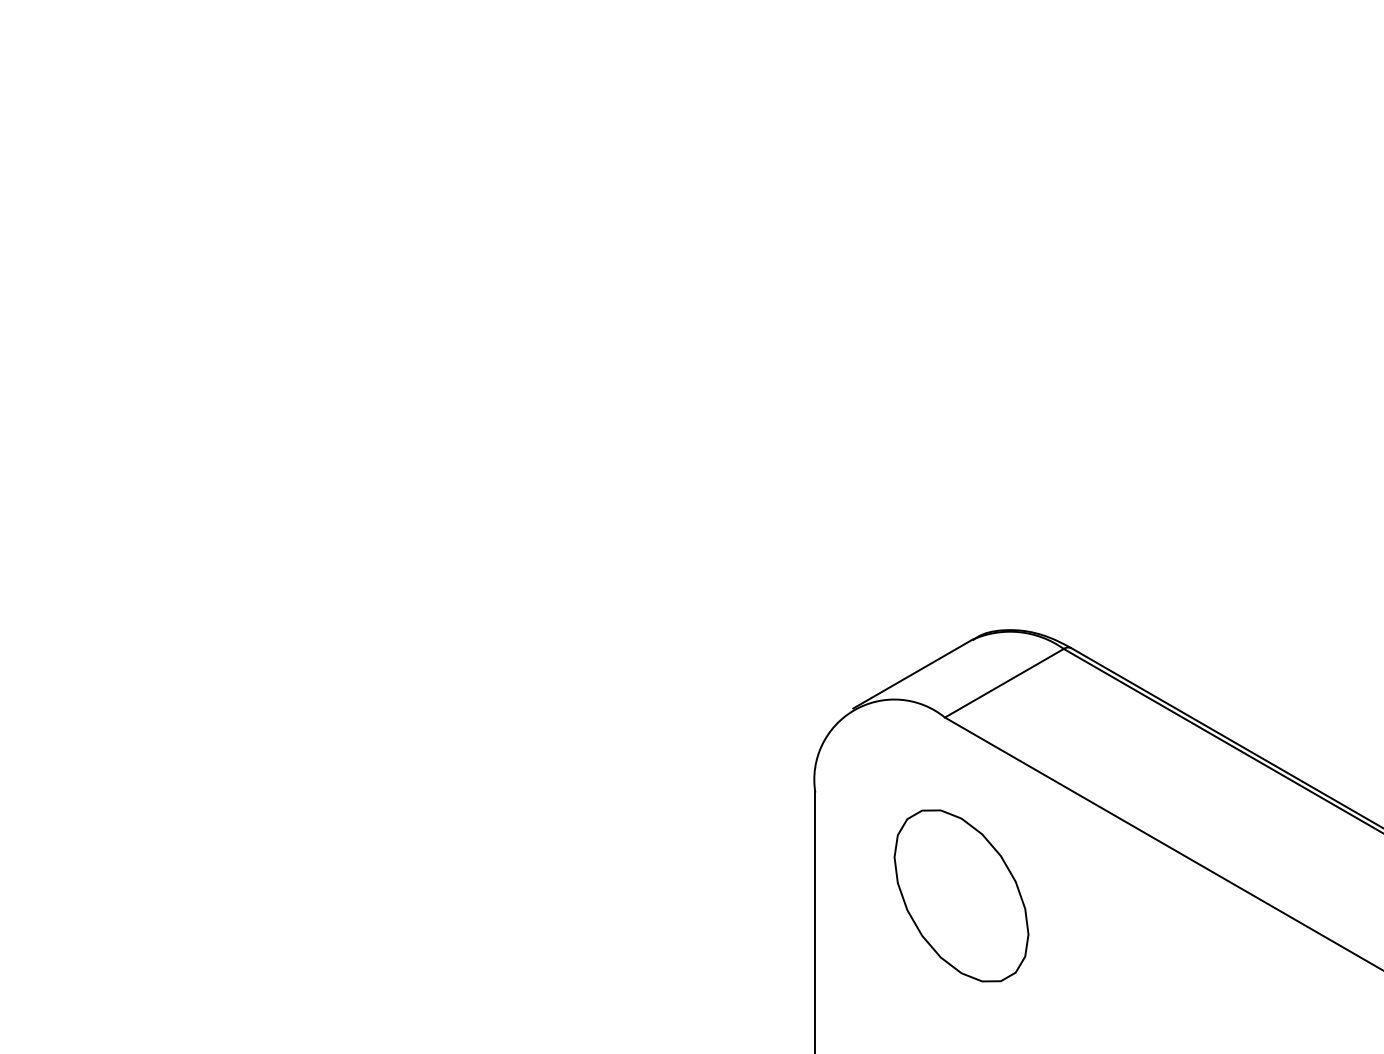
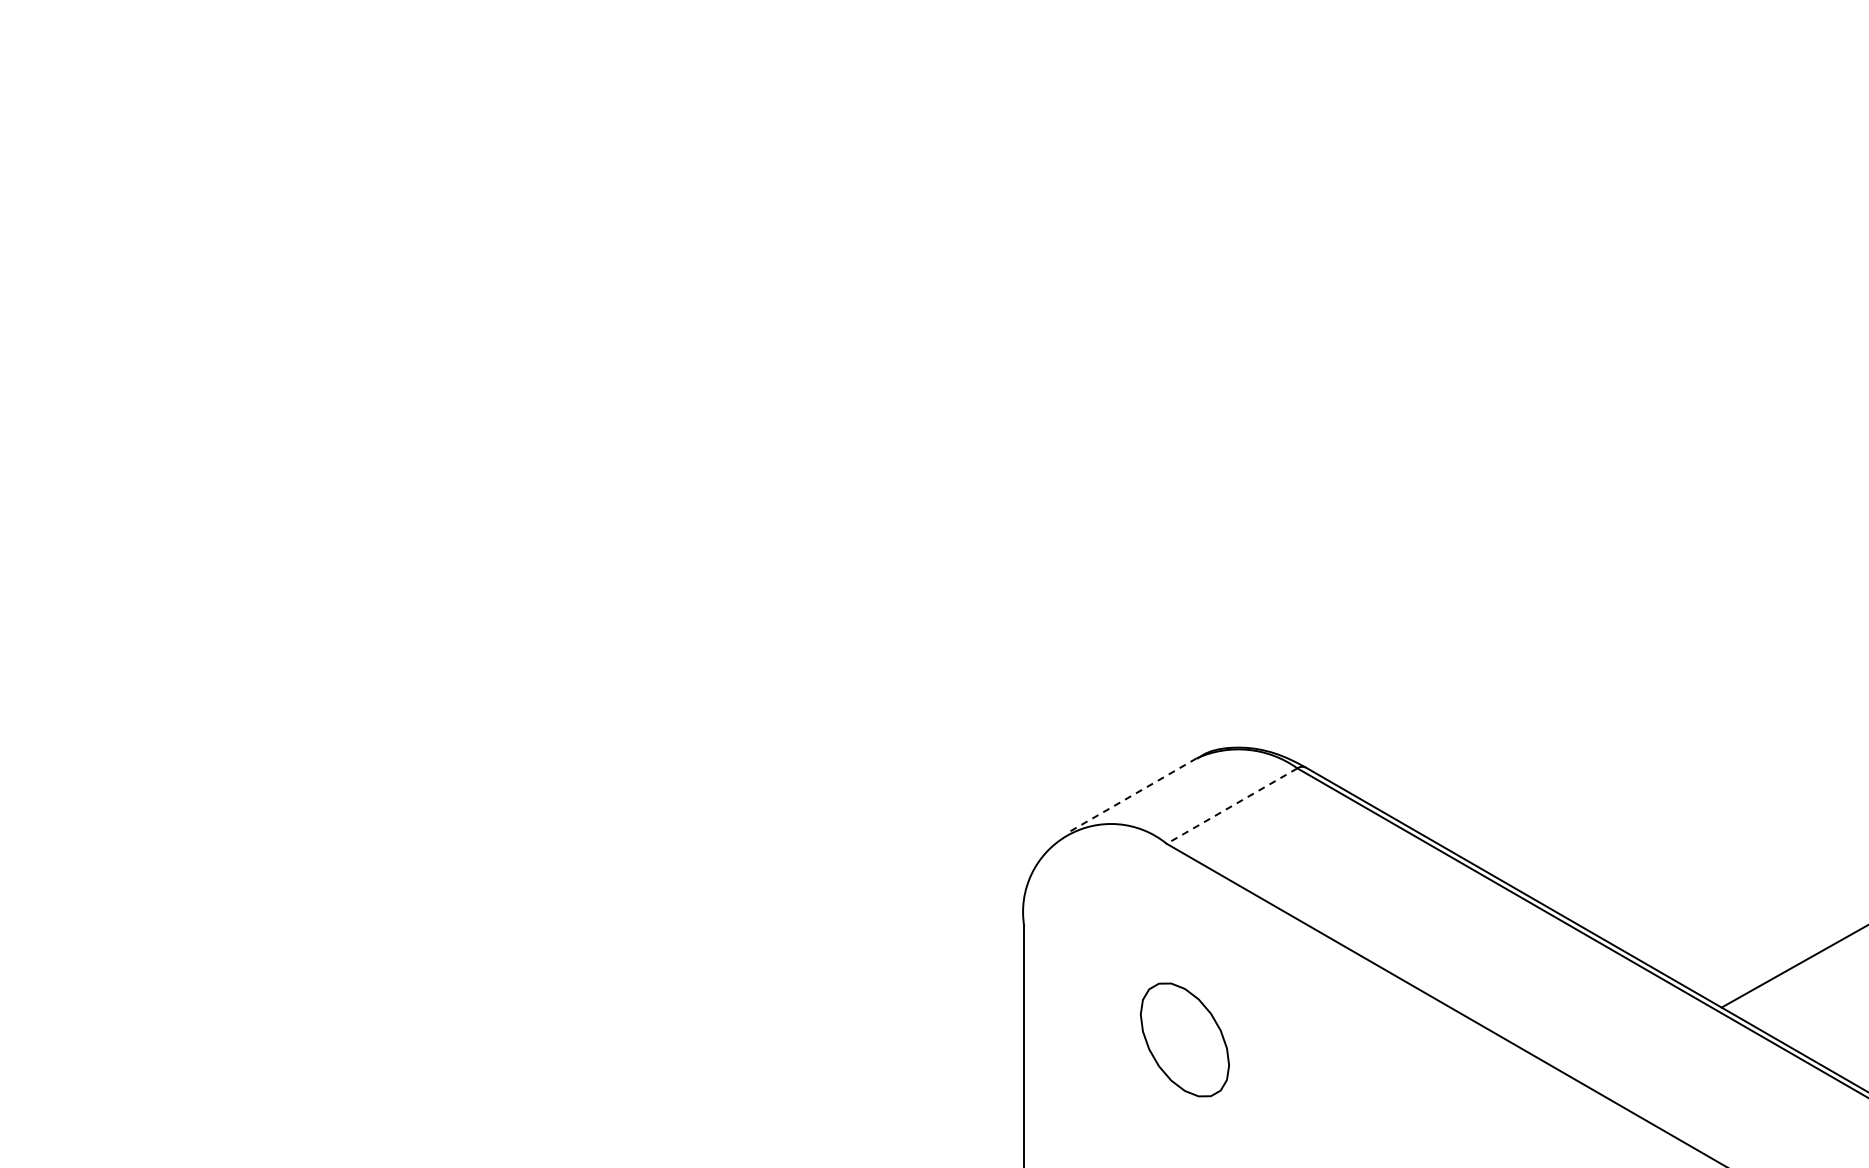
line: (912, 674) -> (1130, 796), solid -> dashed
line: (1003, 683) -> (1231, 806), solid -> dashed
part: (961, 895) -> (1184, 1039), size x0.6

